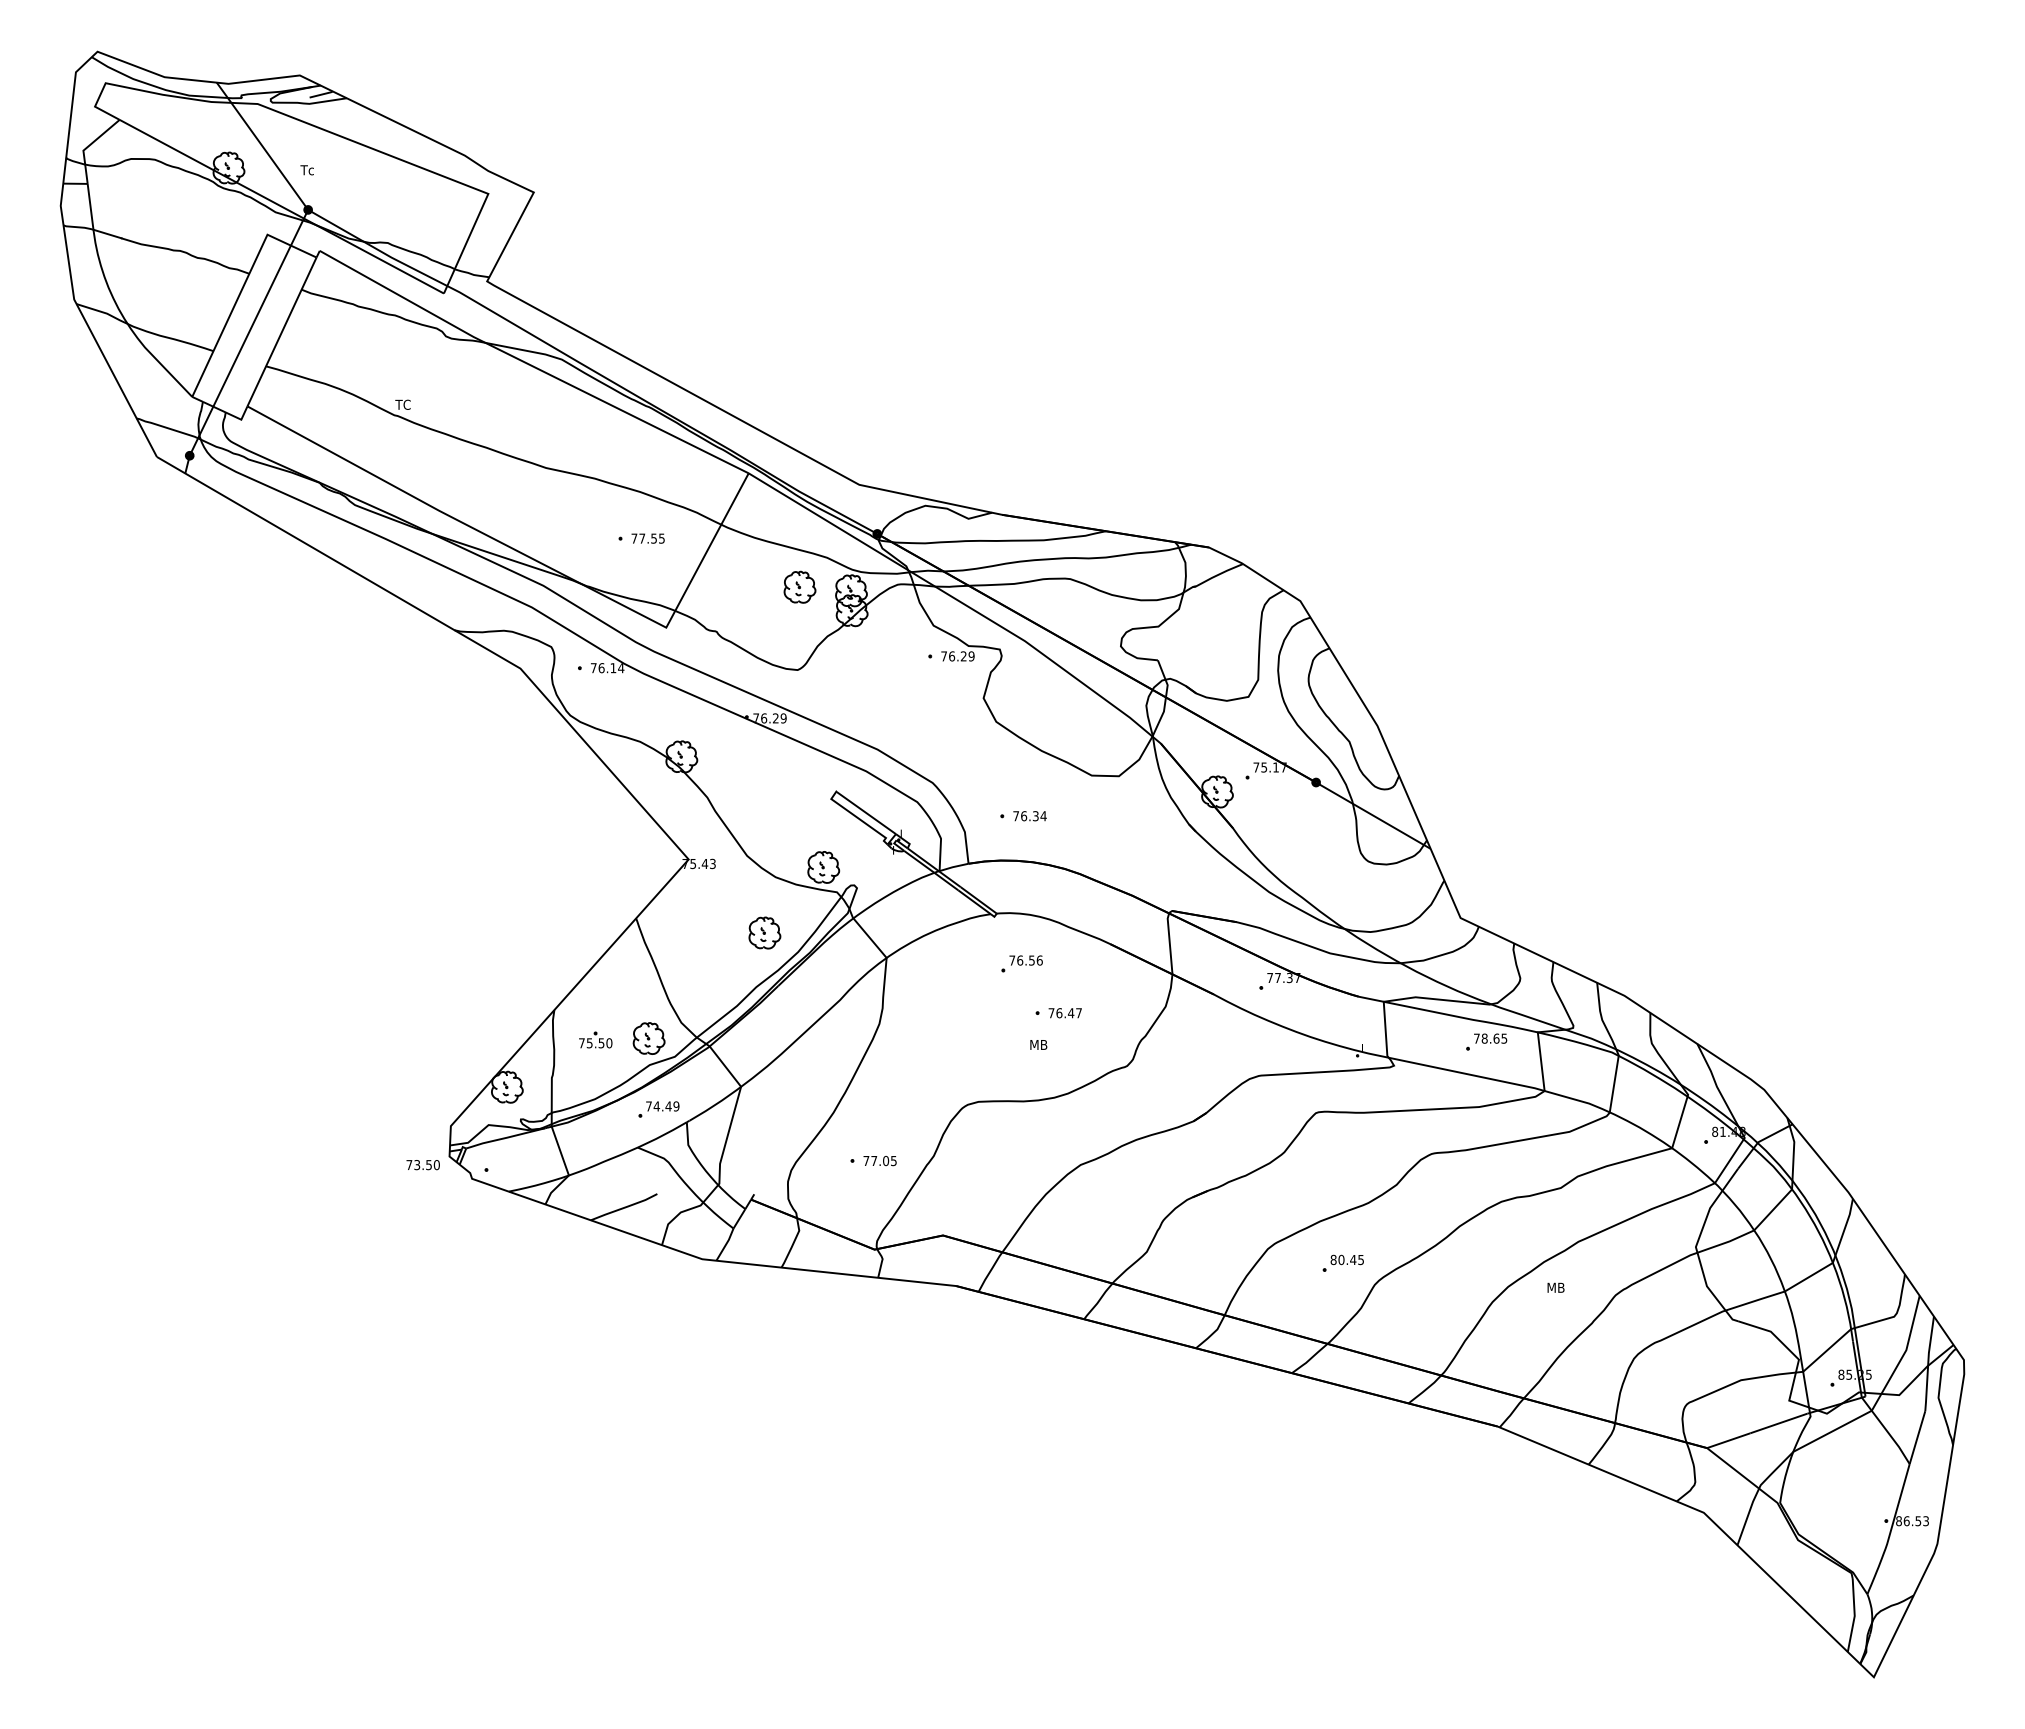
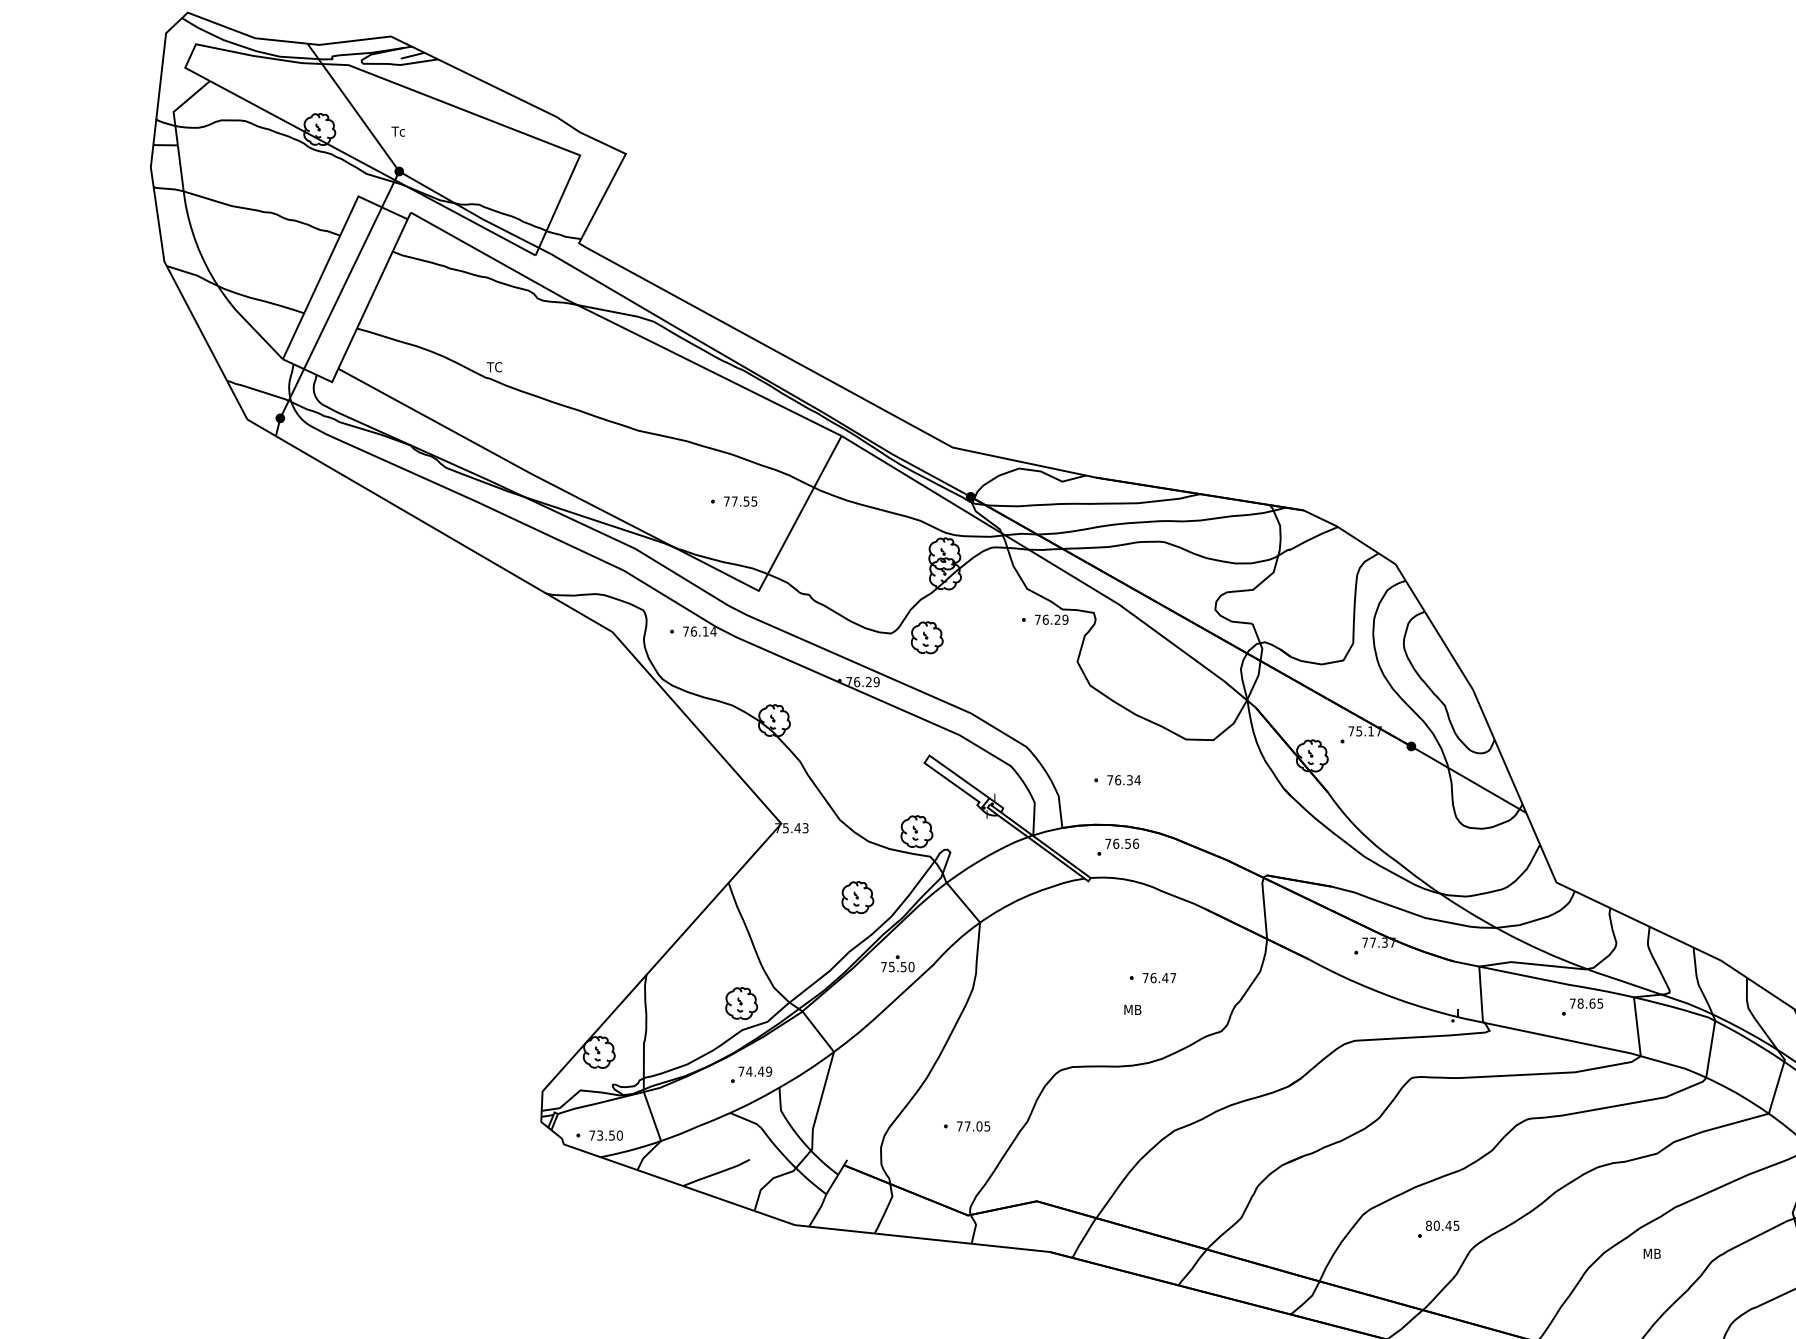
part: (799, 586) -> (926, 636), moved
part: (1021, 963) -> (1117, 846), moved
part: (595, 1039) -> (897, 963), moved
text: (422, 1165) -> (605, 1136), moved

